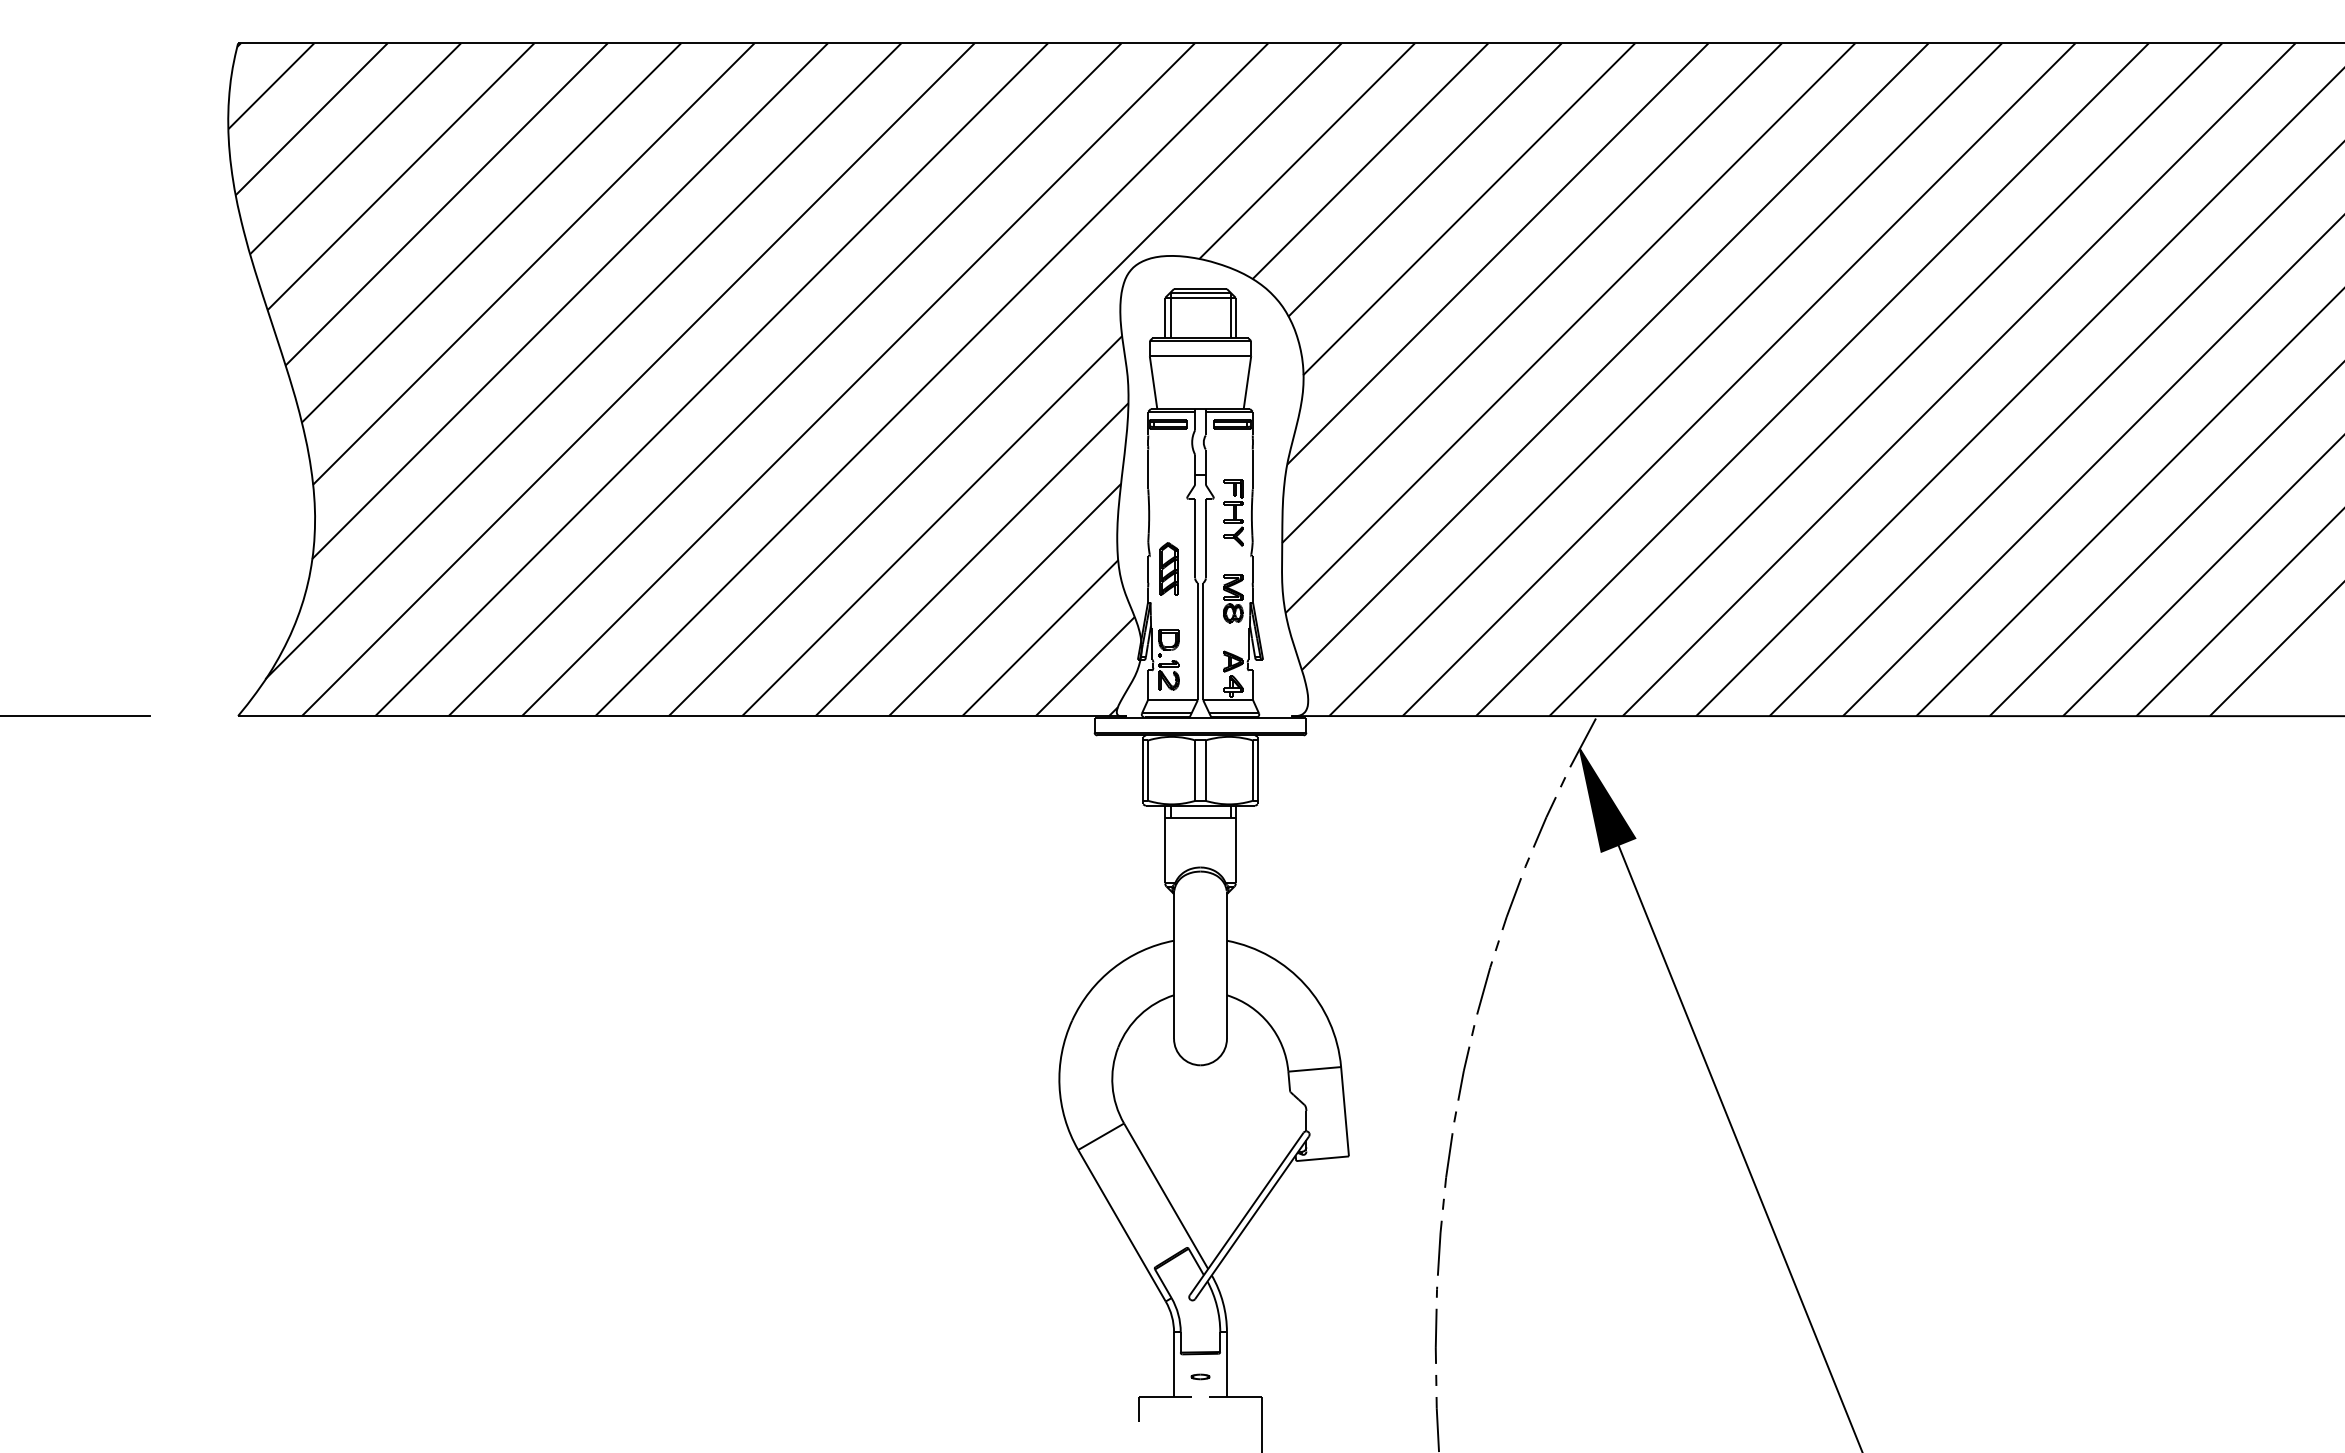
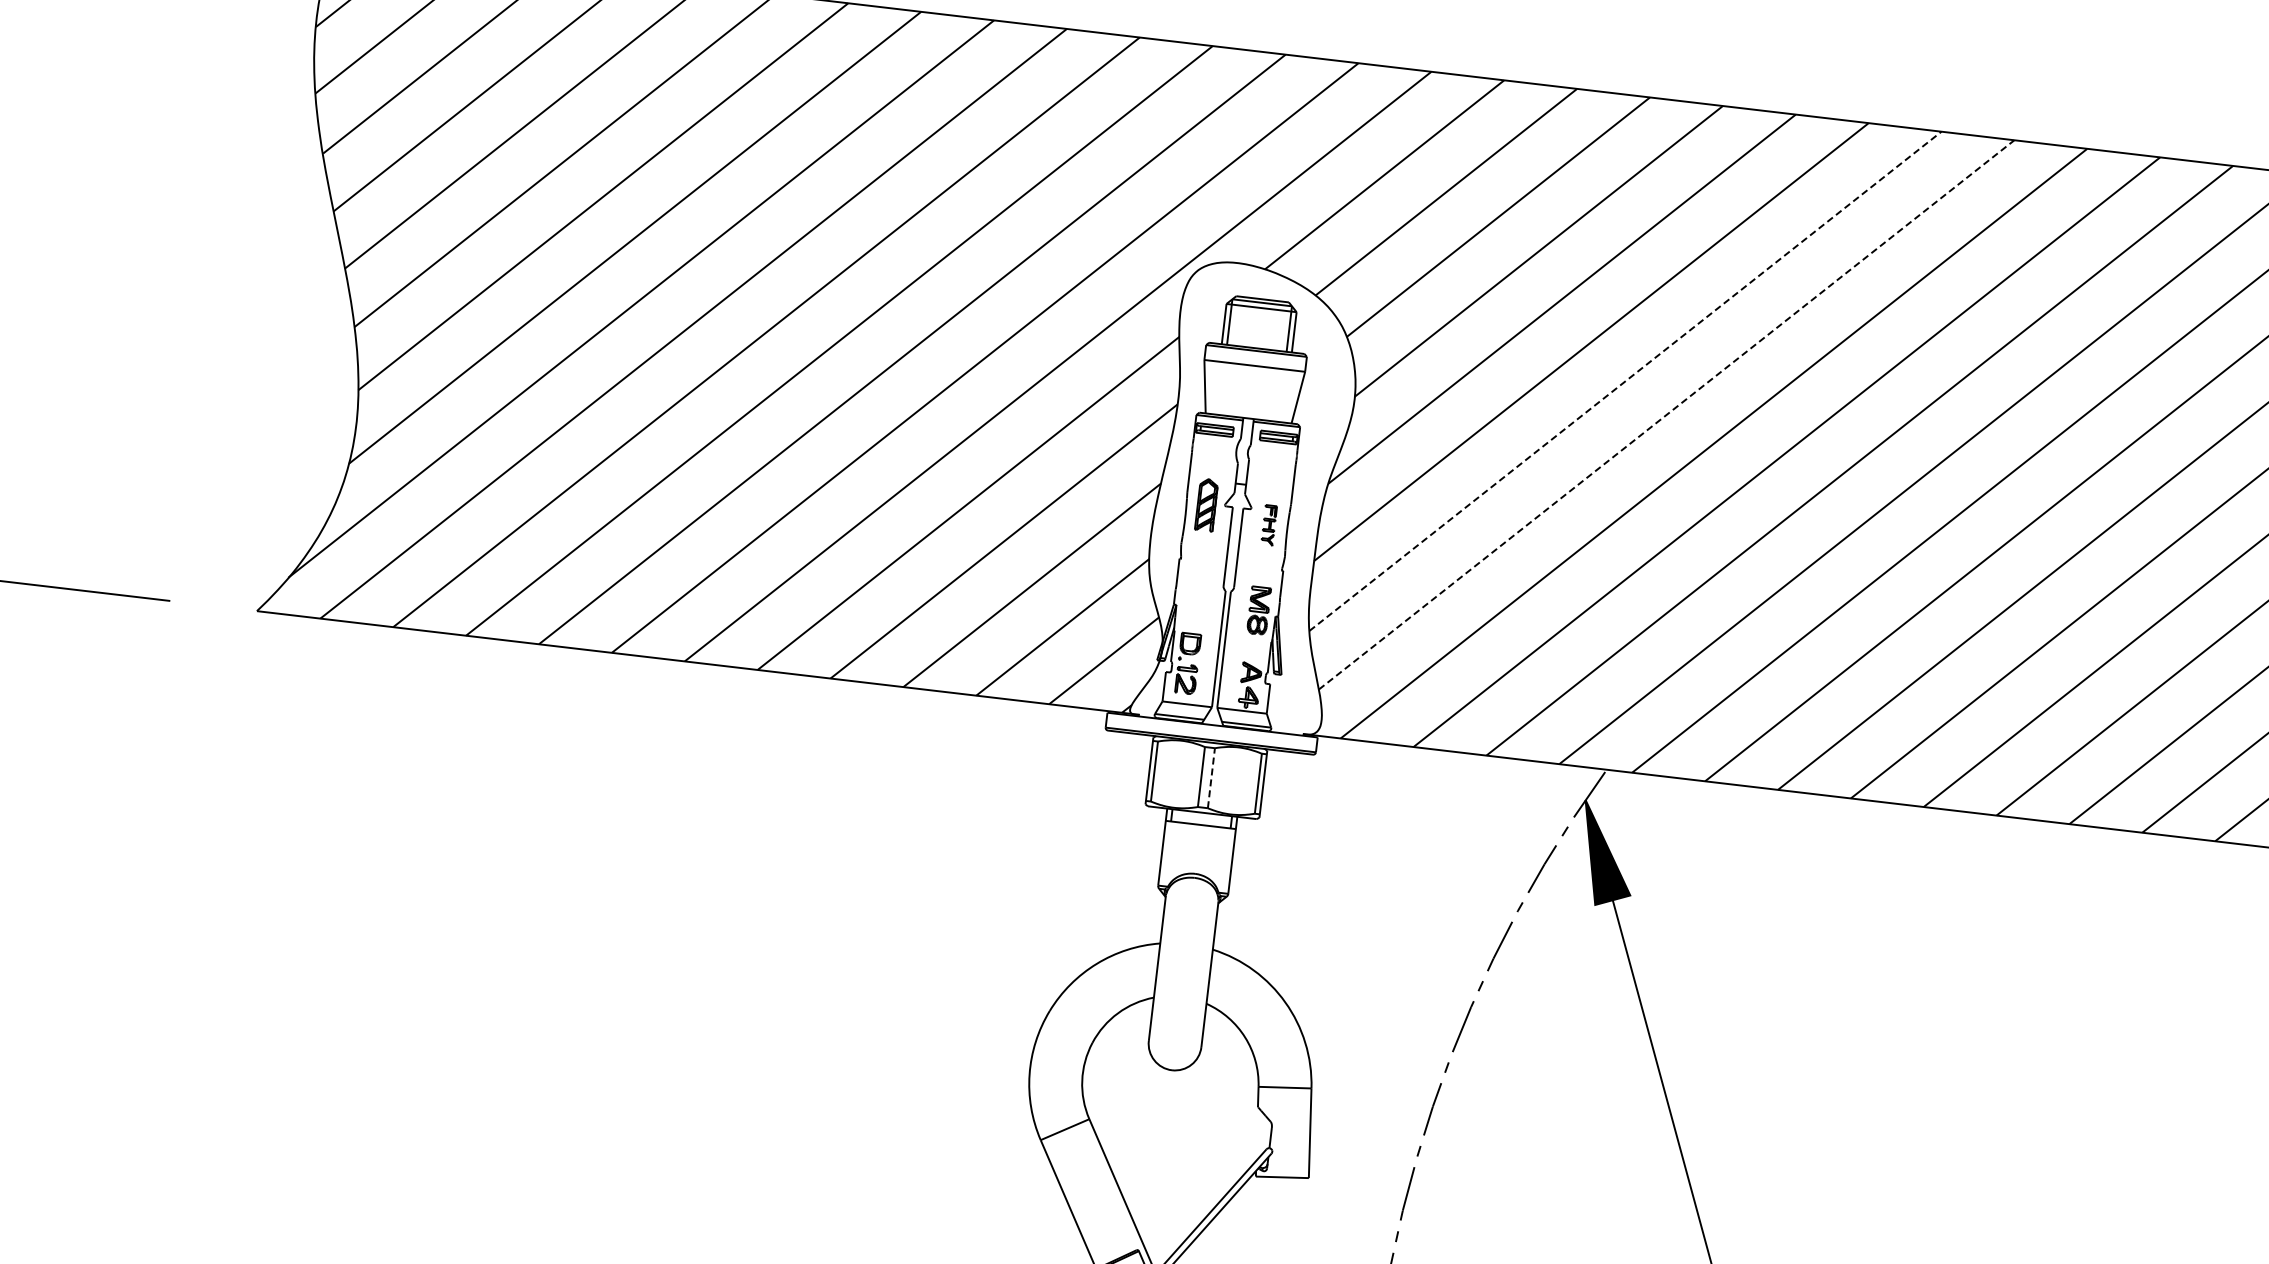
line: (1570, 328) -> (1625, 381), solid -> dashed
line: (1615, 356) -> (1666, 414), solid -> dashed
part: (1233, 512) -> (1269, 525), size x0.6
part: (1168, 568) -> (1206, 504), moved
line: (1205, 770) -> (1211, 778), solid -> dashed

